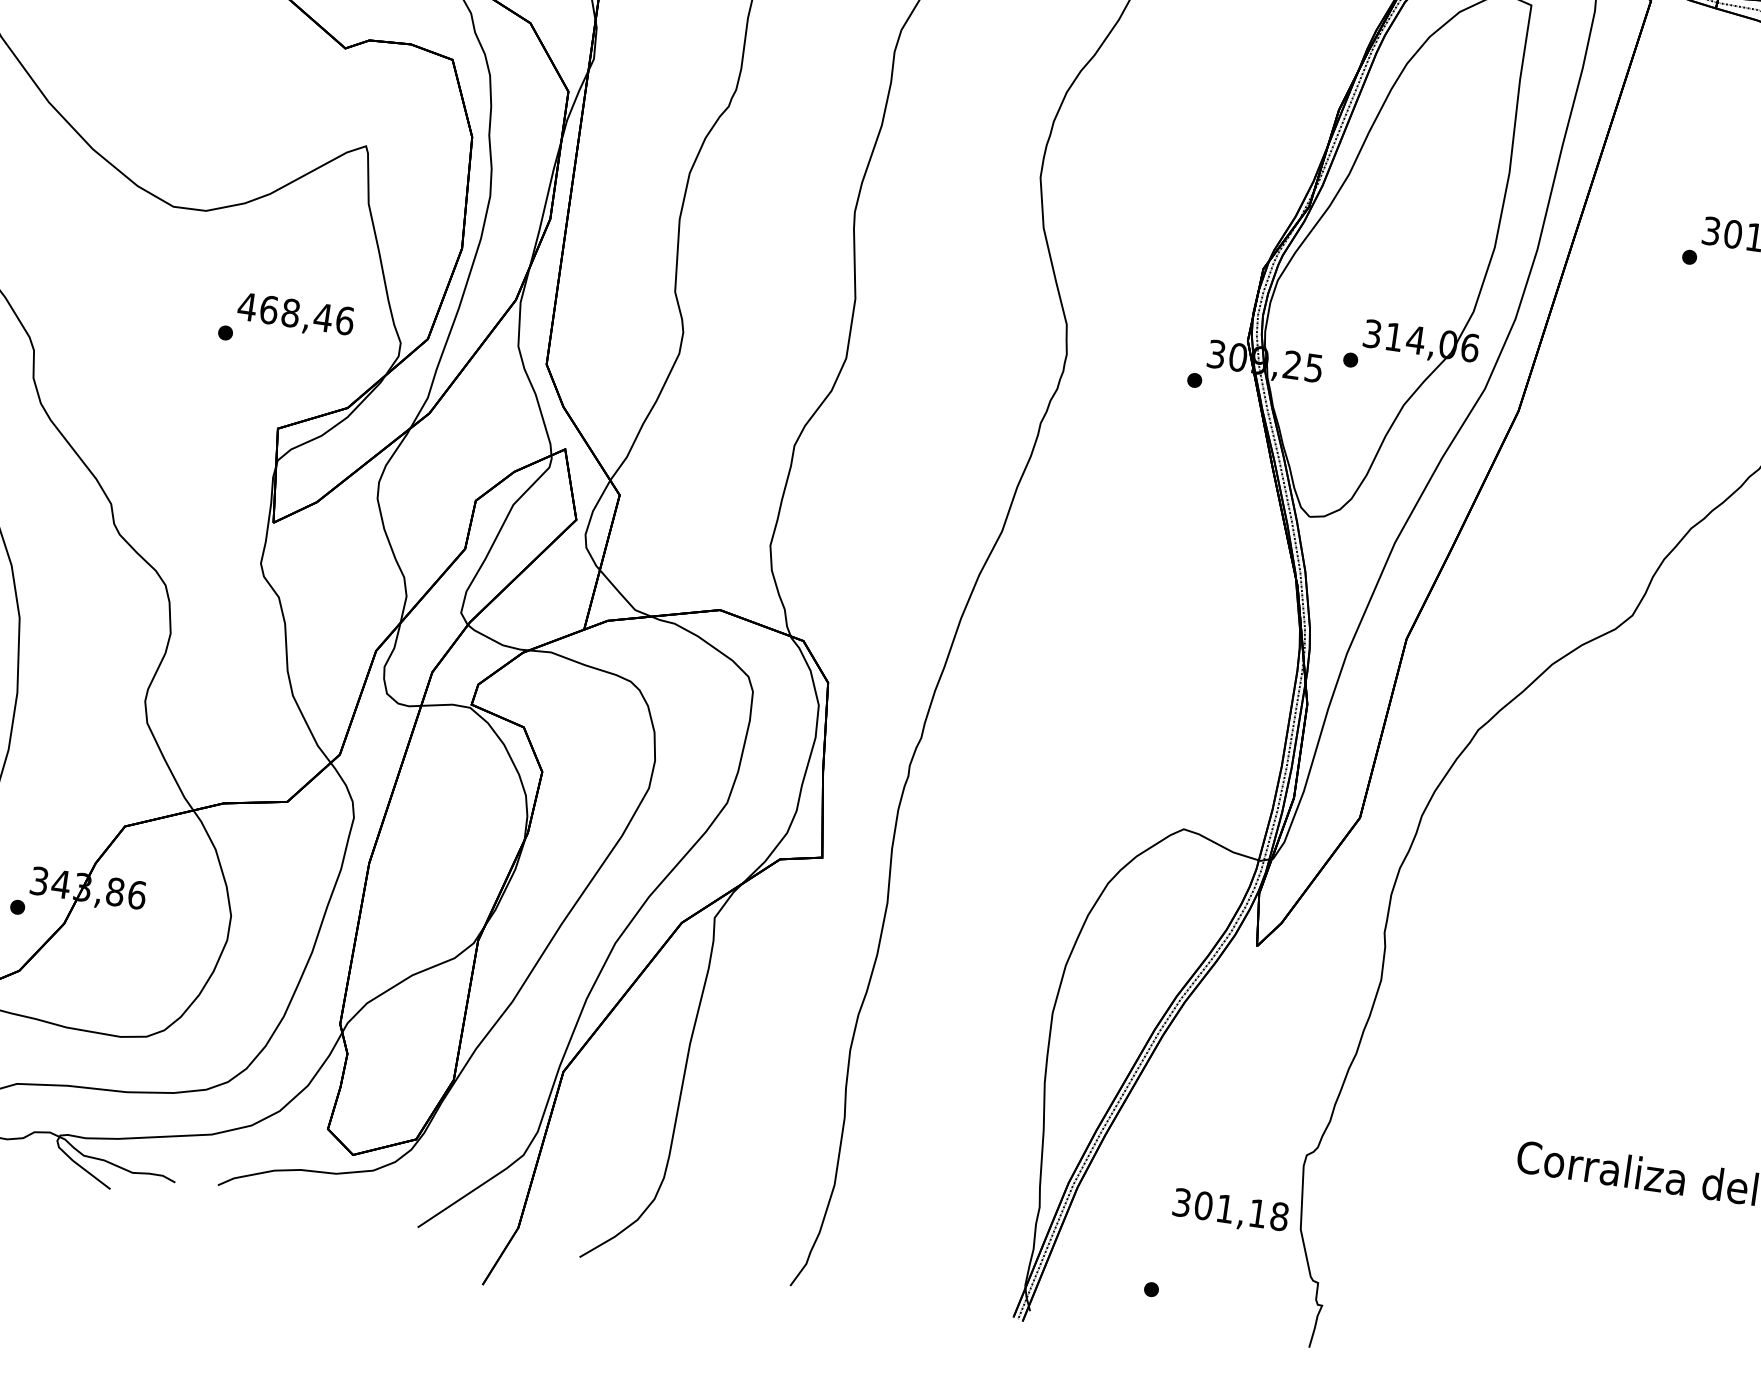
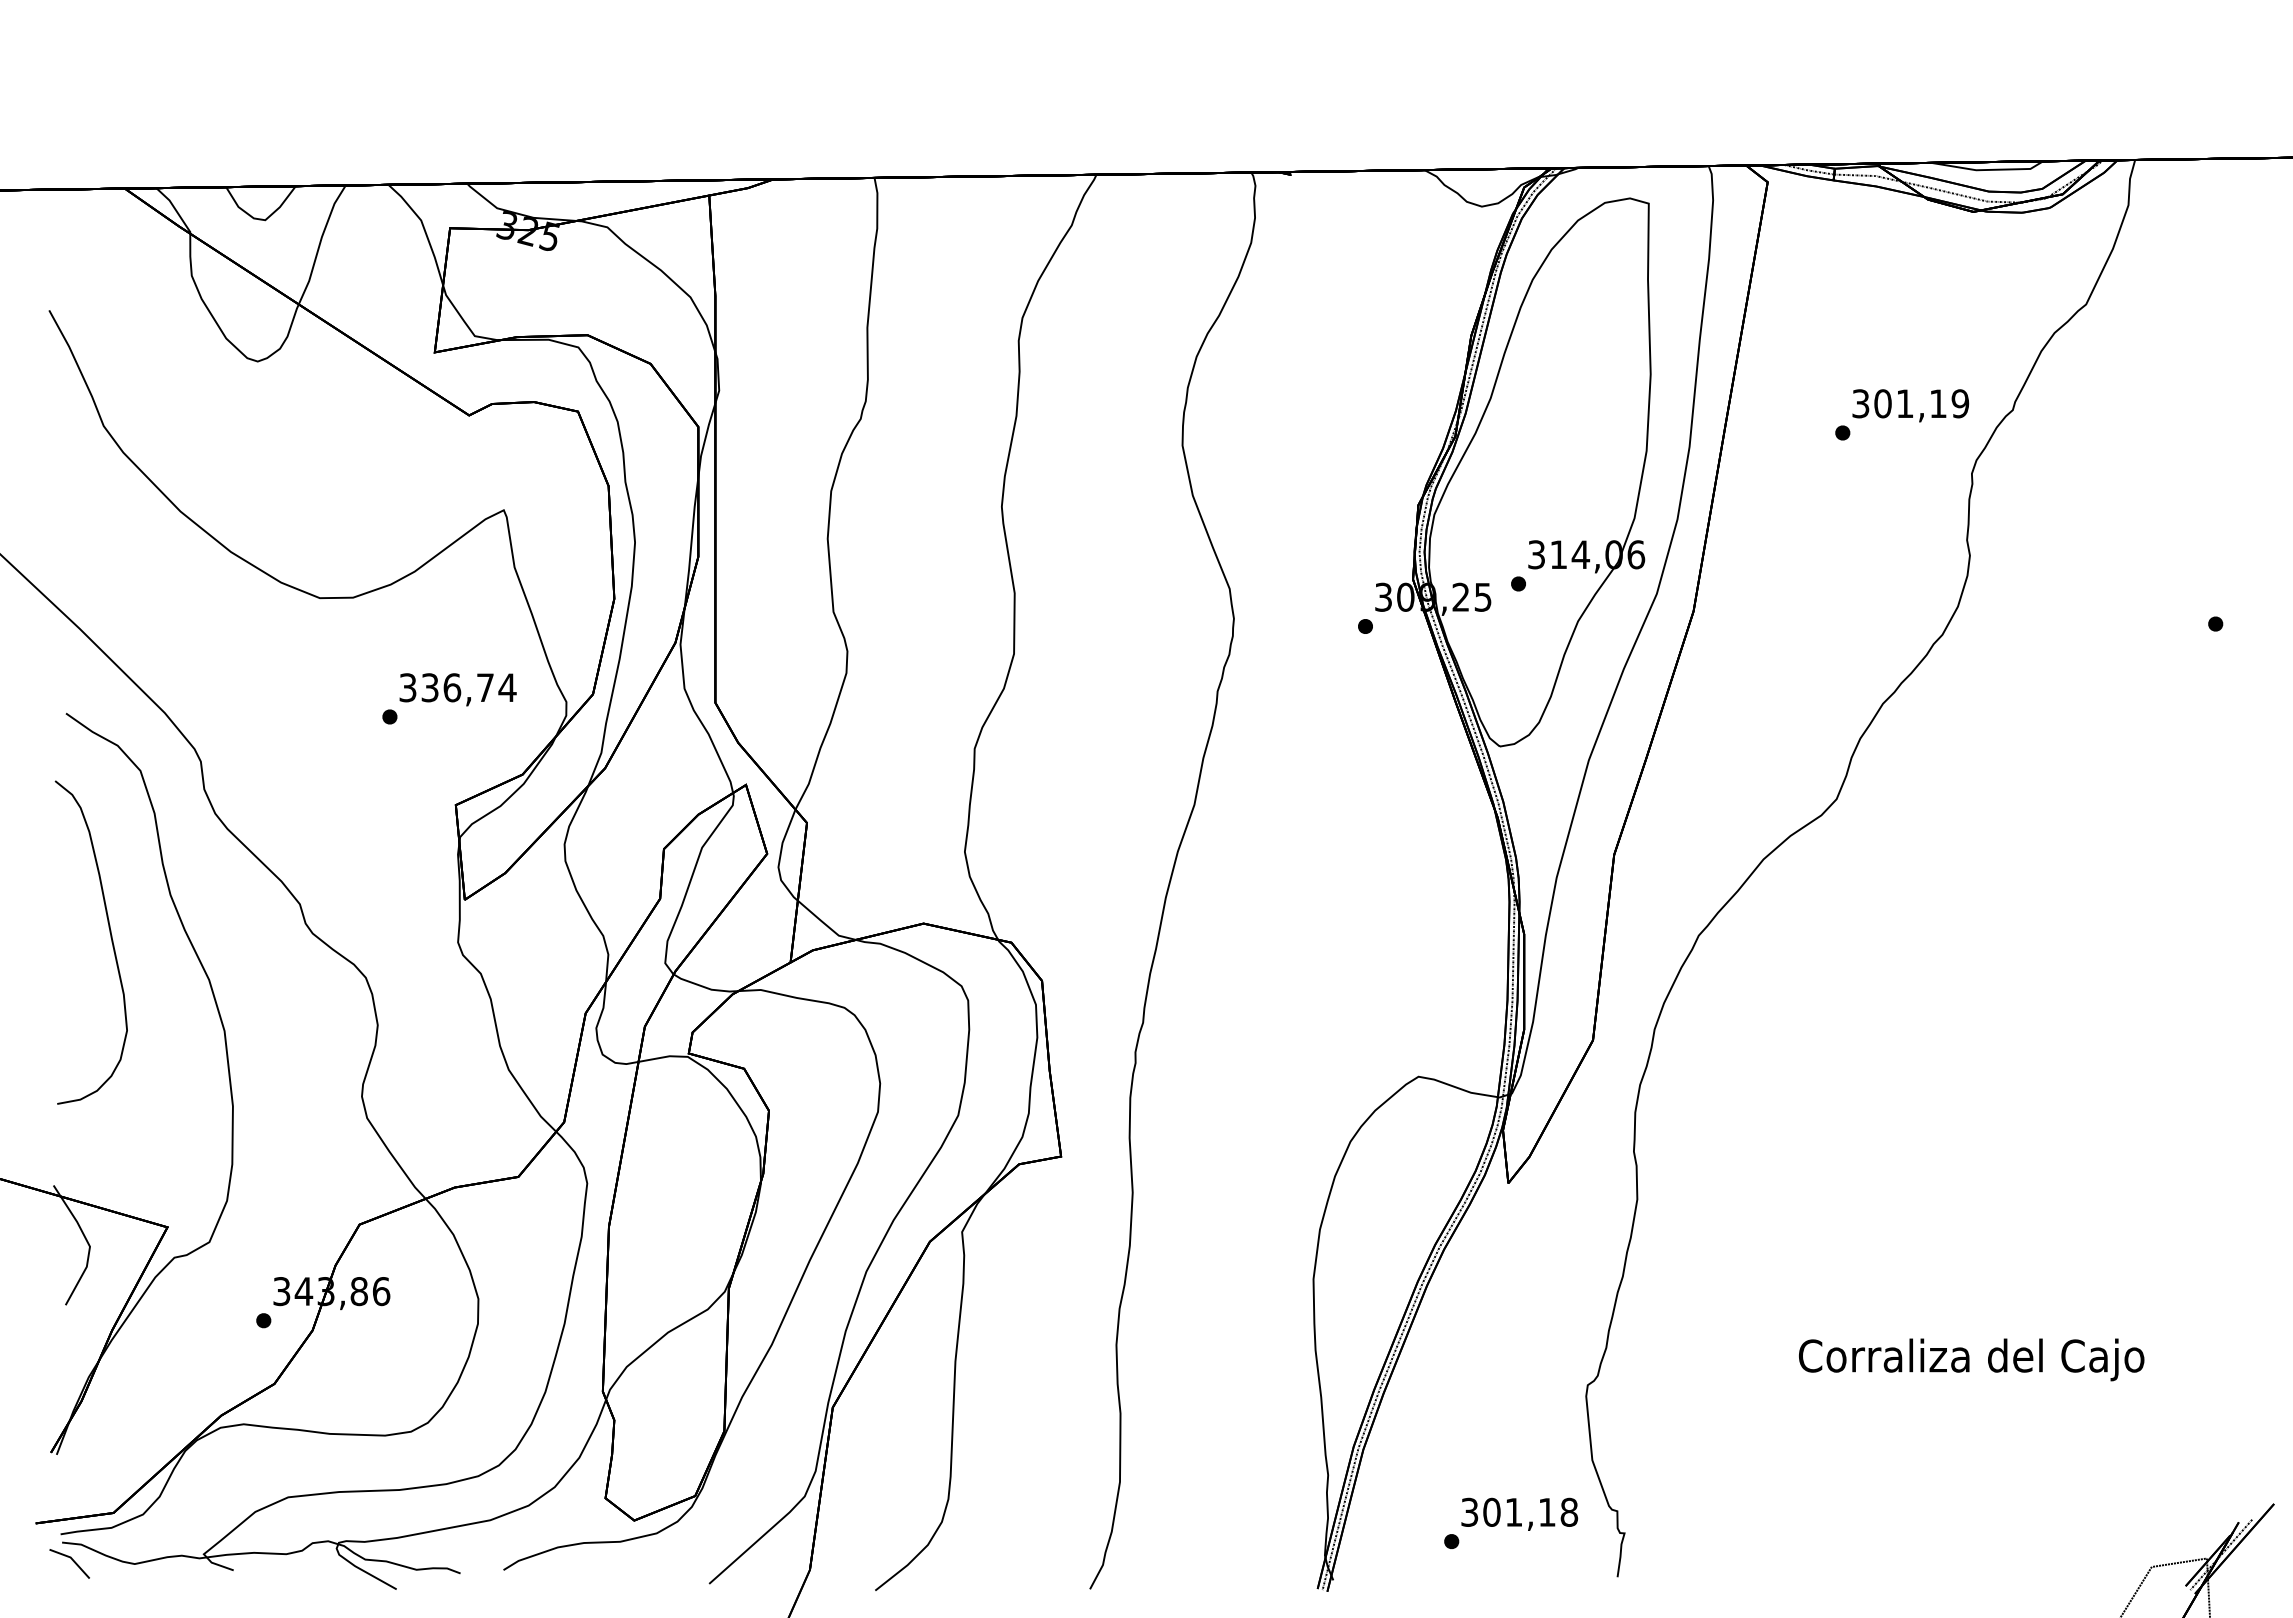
text: (295, 313) -> (457, 687), 468,46 -> 336,74
text: (1230, 1210) -> (1519, 1513), moved

